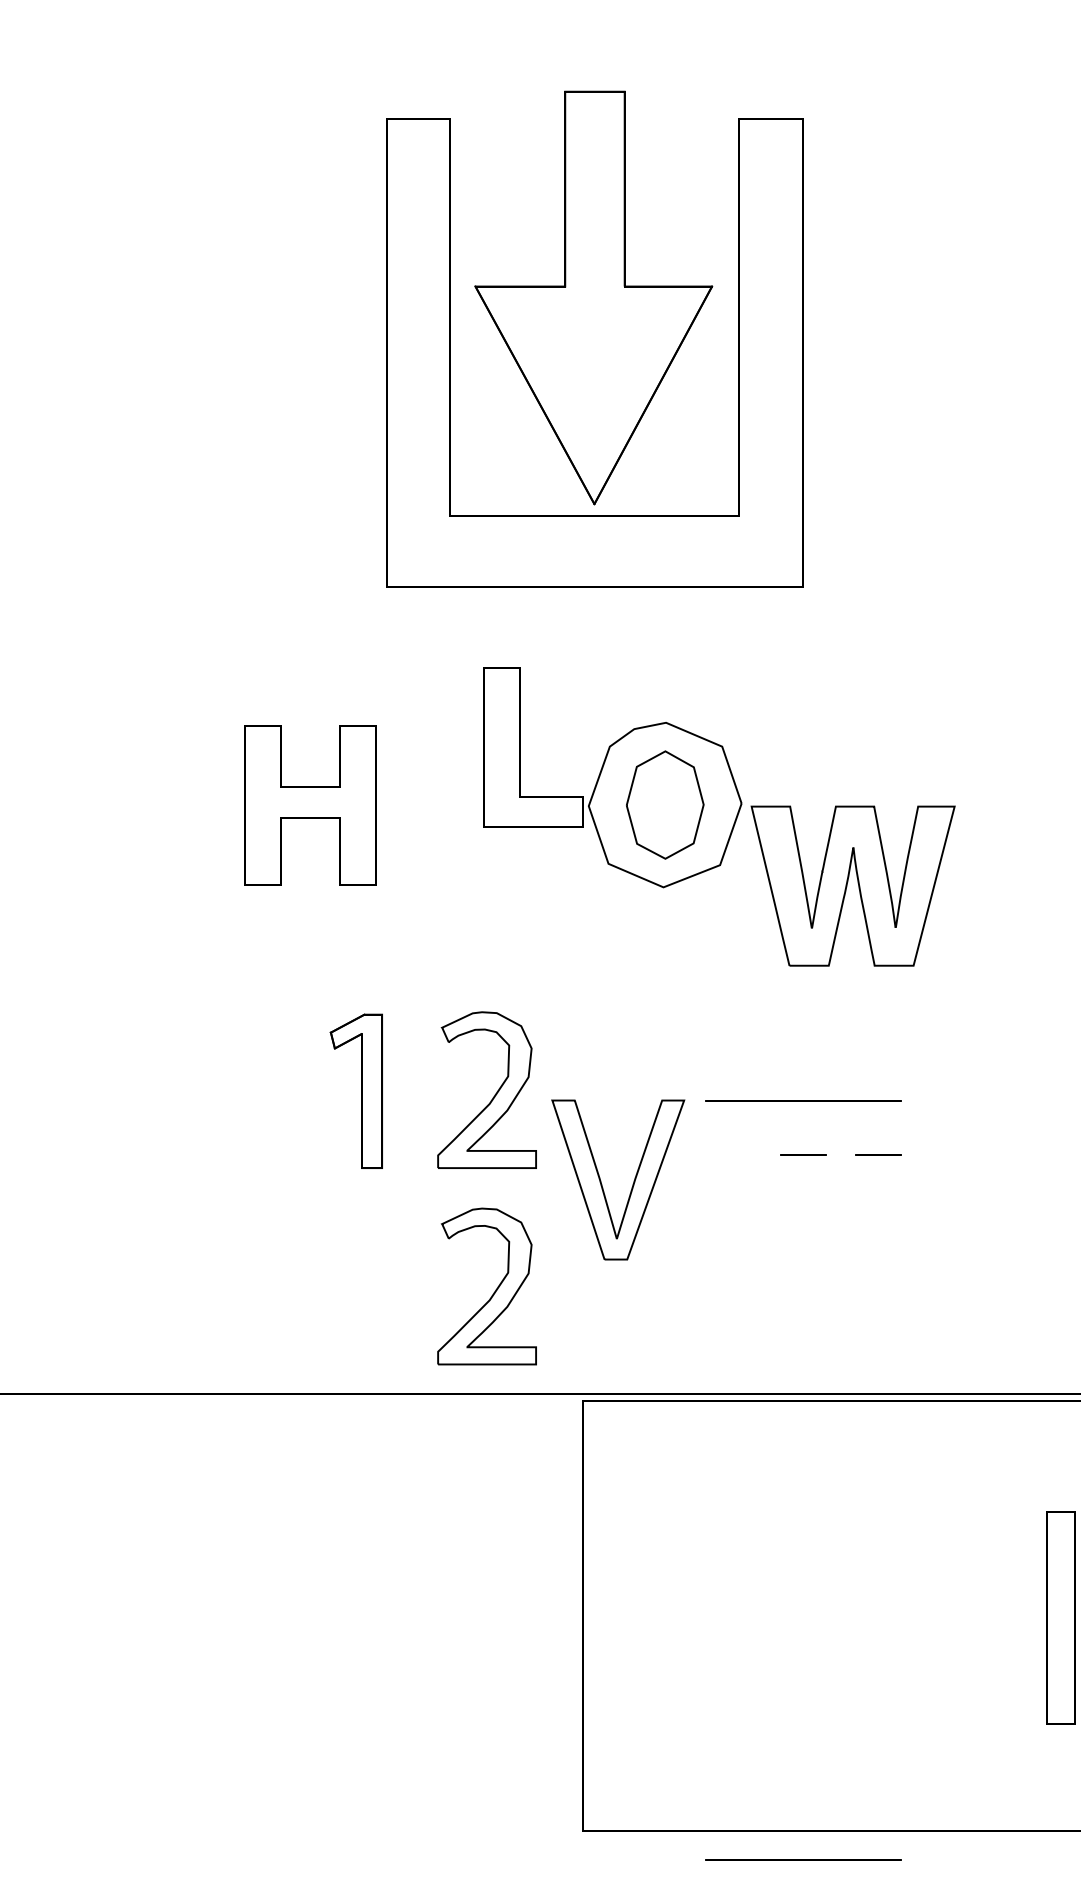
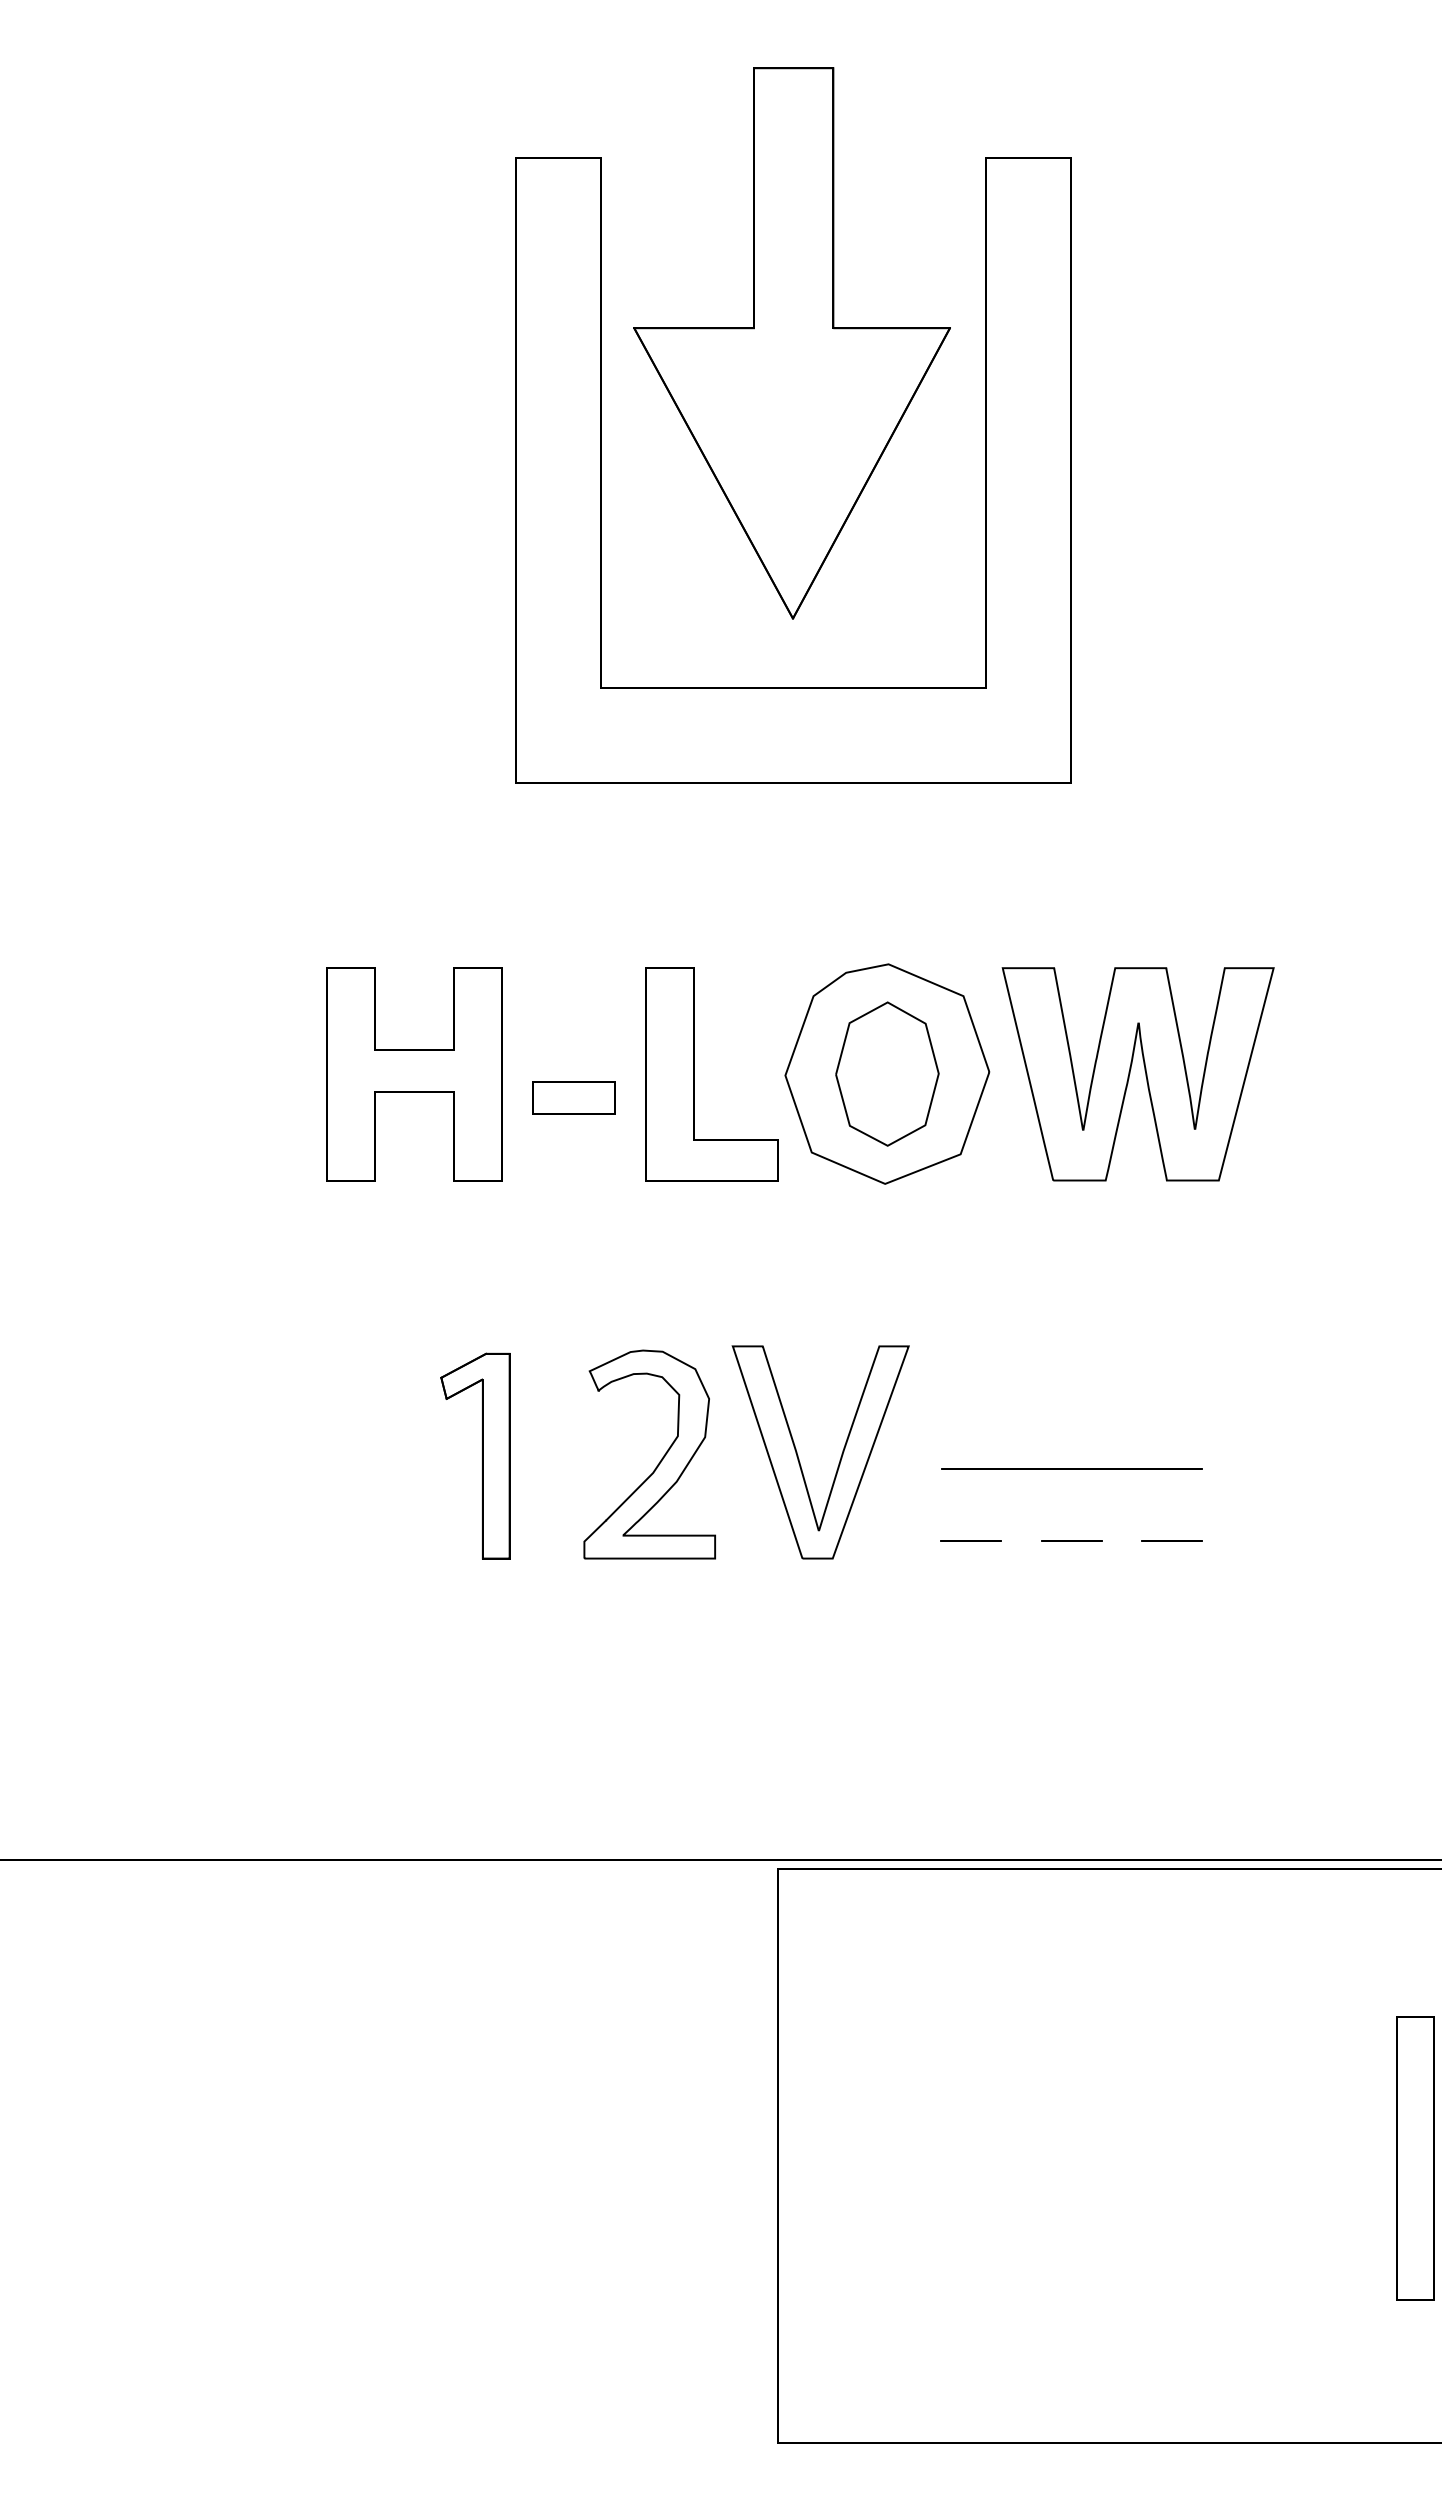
part: (593, 298) -> (791, 343), moved
part: (520, 747) -> (694, 1074), moved
part: (429, 822) -> (573, 1097), added
part: (847, 886) -> (1130, 1074), moved
line: (727, 1154) -> (970, 1540), added
part: (633, 1183) -> (840, 1456), moved
part: (494, 1291) -> (659, 1723), removed
line: (803, 1859) -> (1071, 2481), removed

